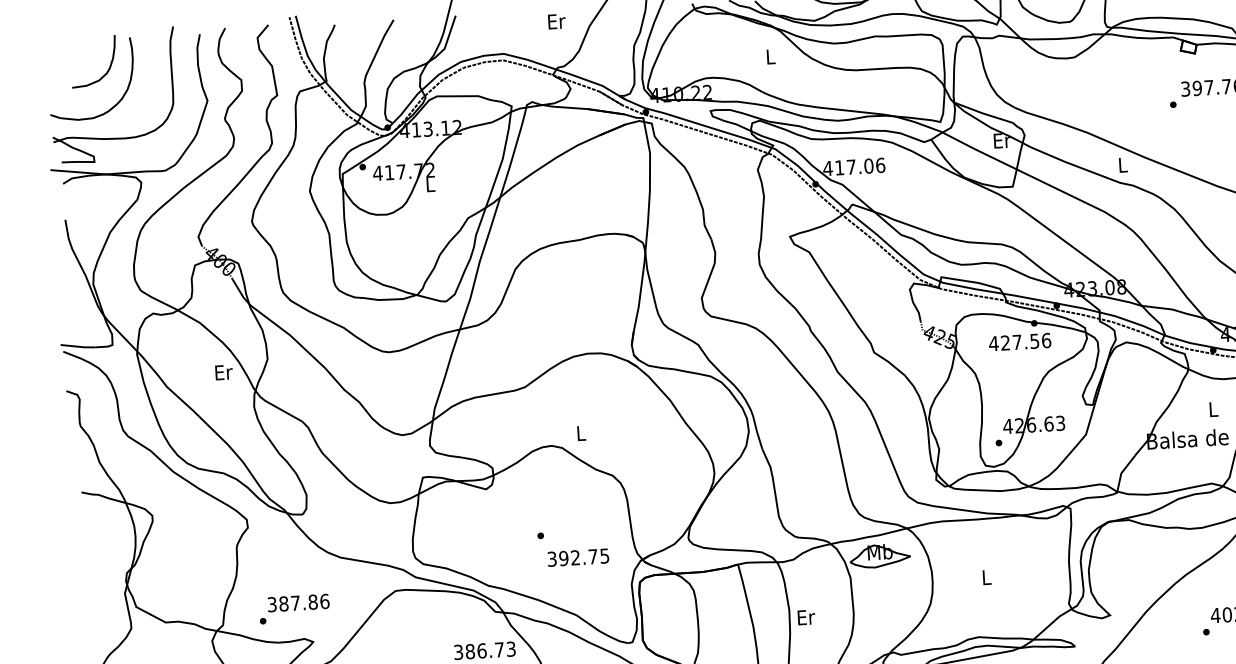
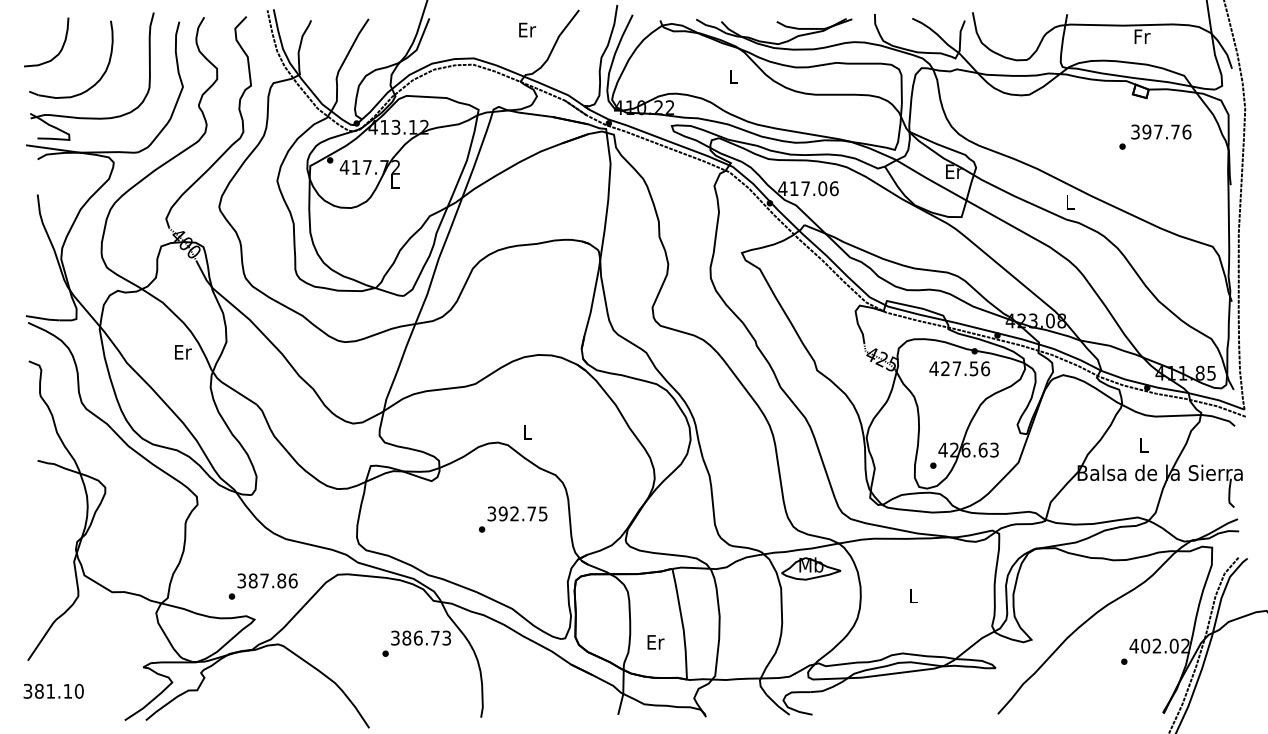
curve: (106, 71) -> (58, 52), moved
text: (578, 557) -> (517, 513), moved
text: (293, 609) -> (262, 586), moved
text: (806, 617) -> (655, 642), moved

